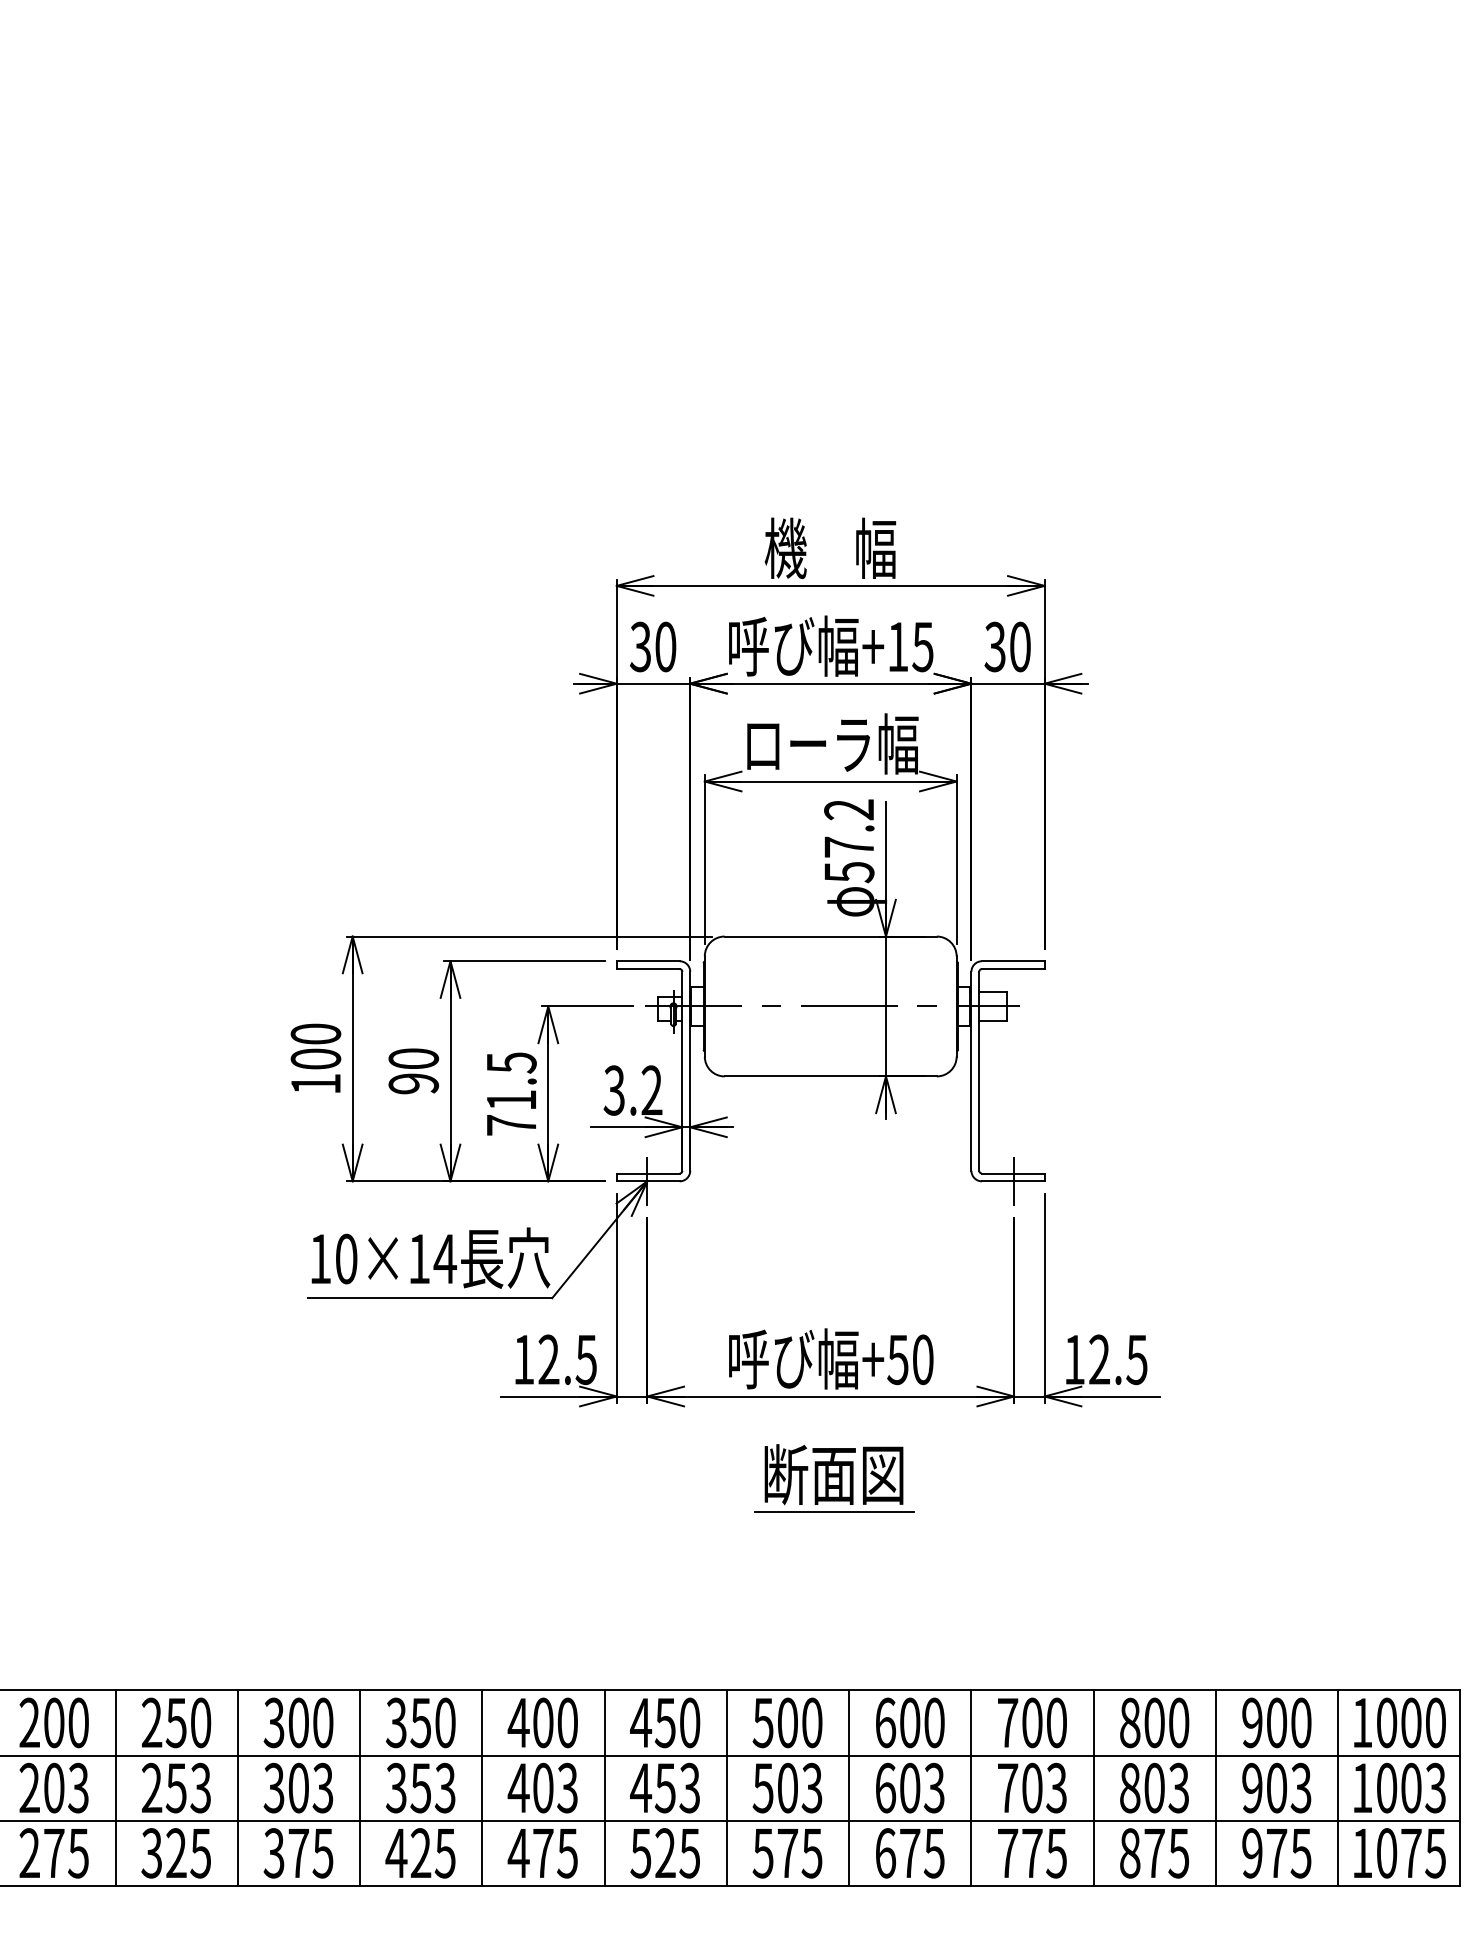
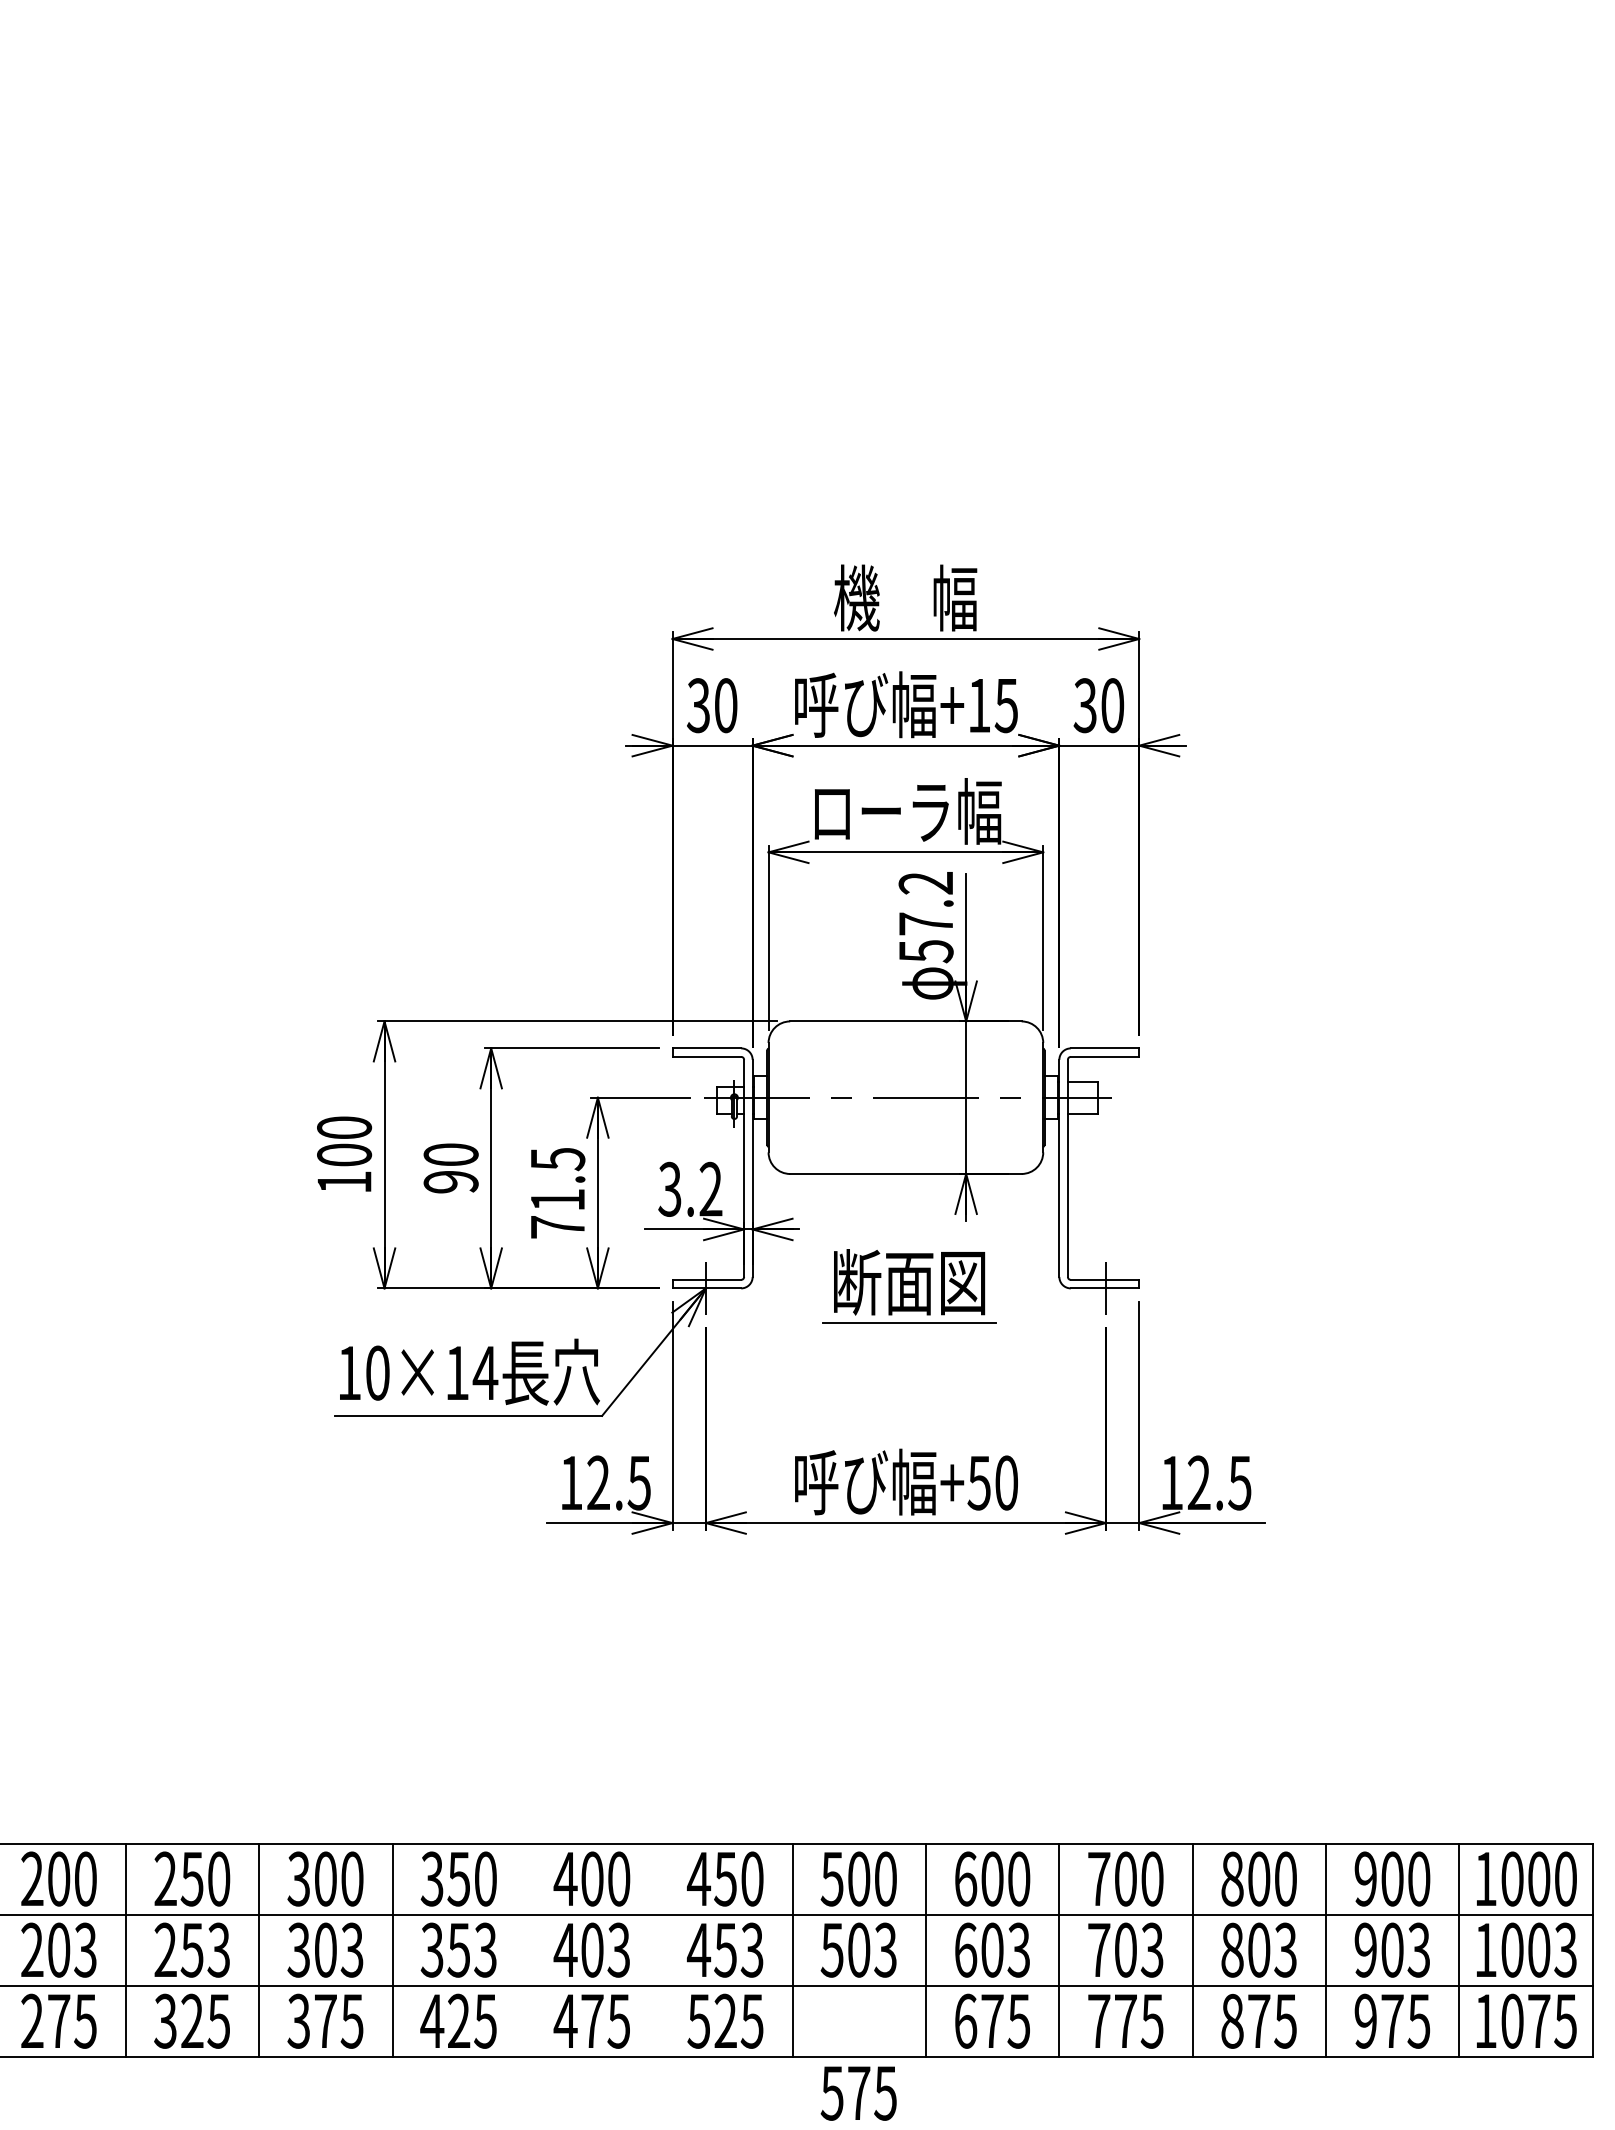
part: (834, 1478) -> (909, 1286), moved
line: (481, 1787) -> (525, 1949), removed
line: (604, 1787) -> (659, 1949), removed
text: (787, 1853) -> (858, 2093), moved

